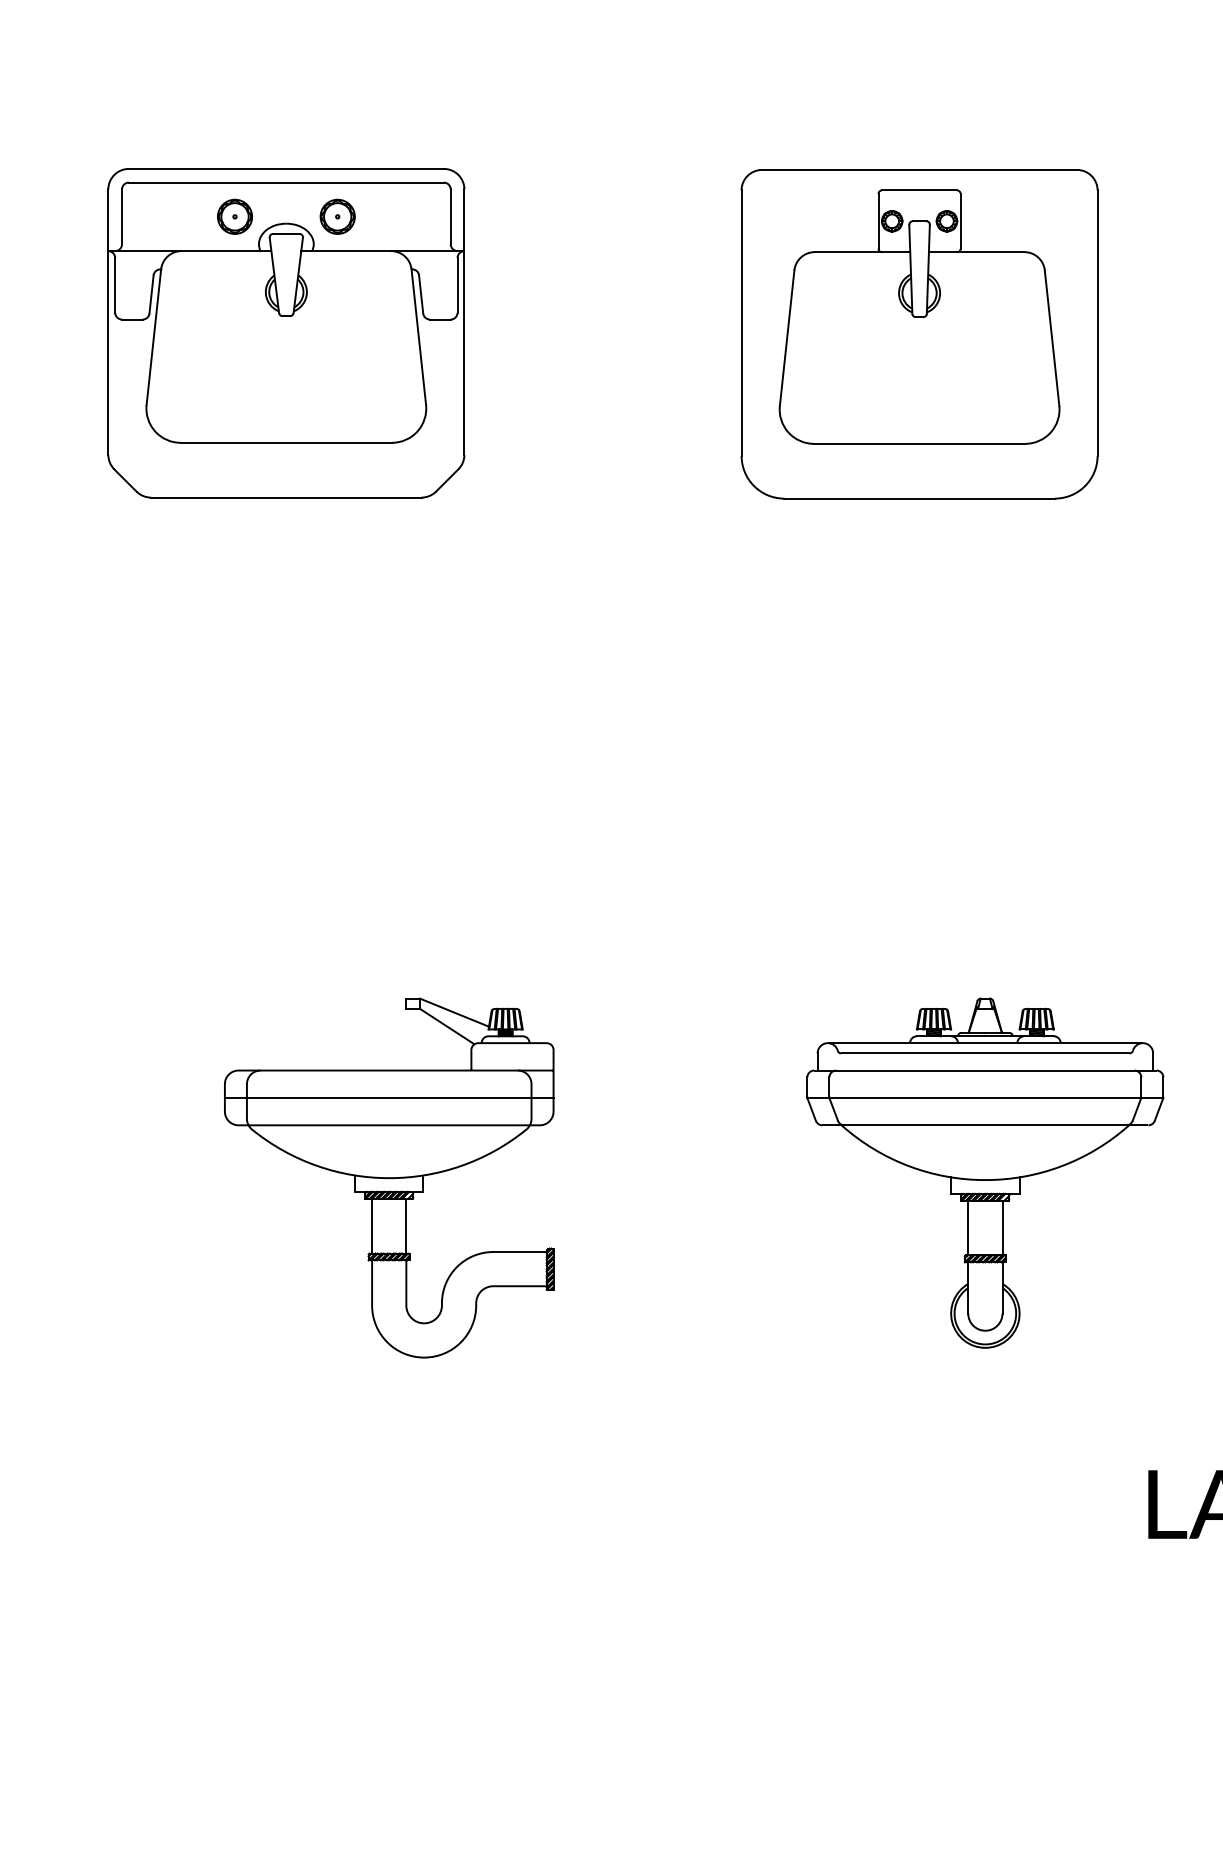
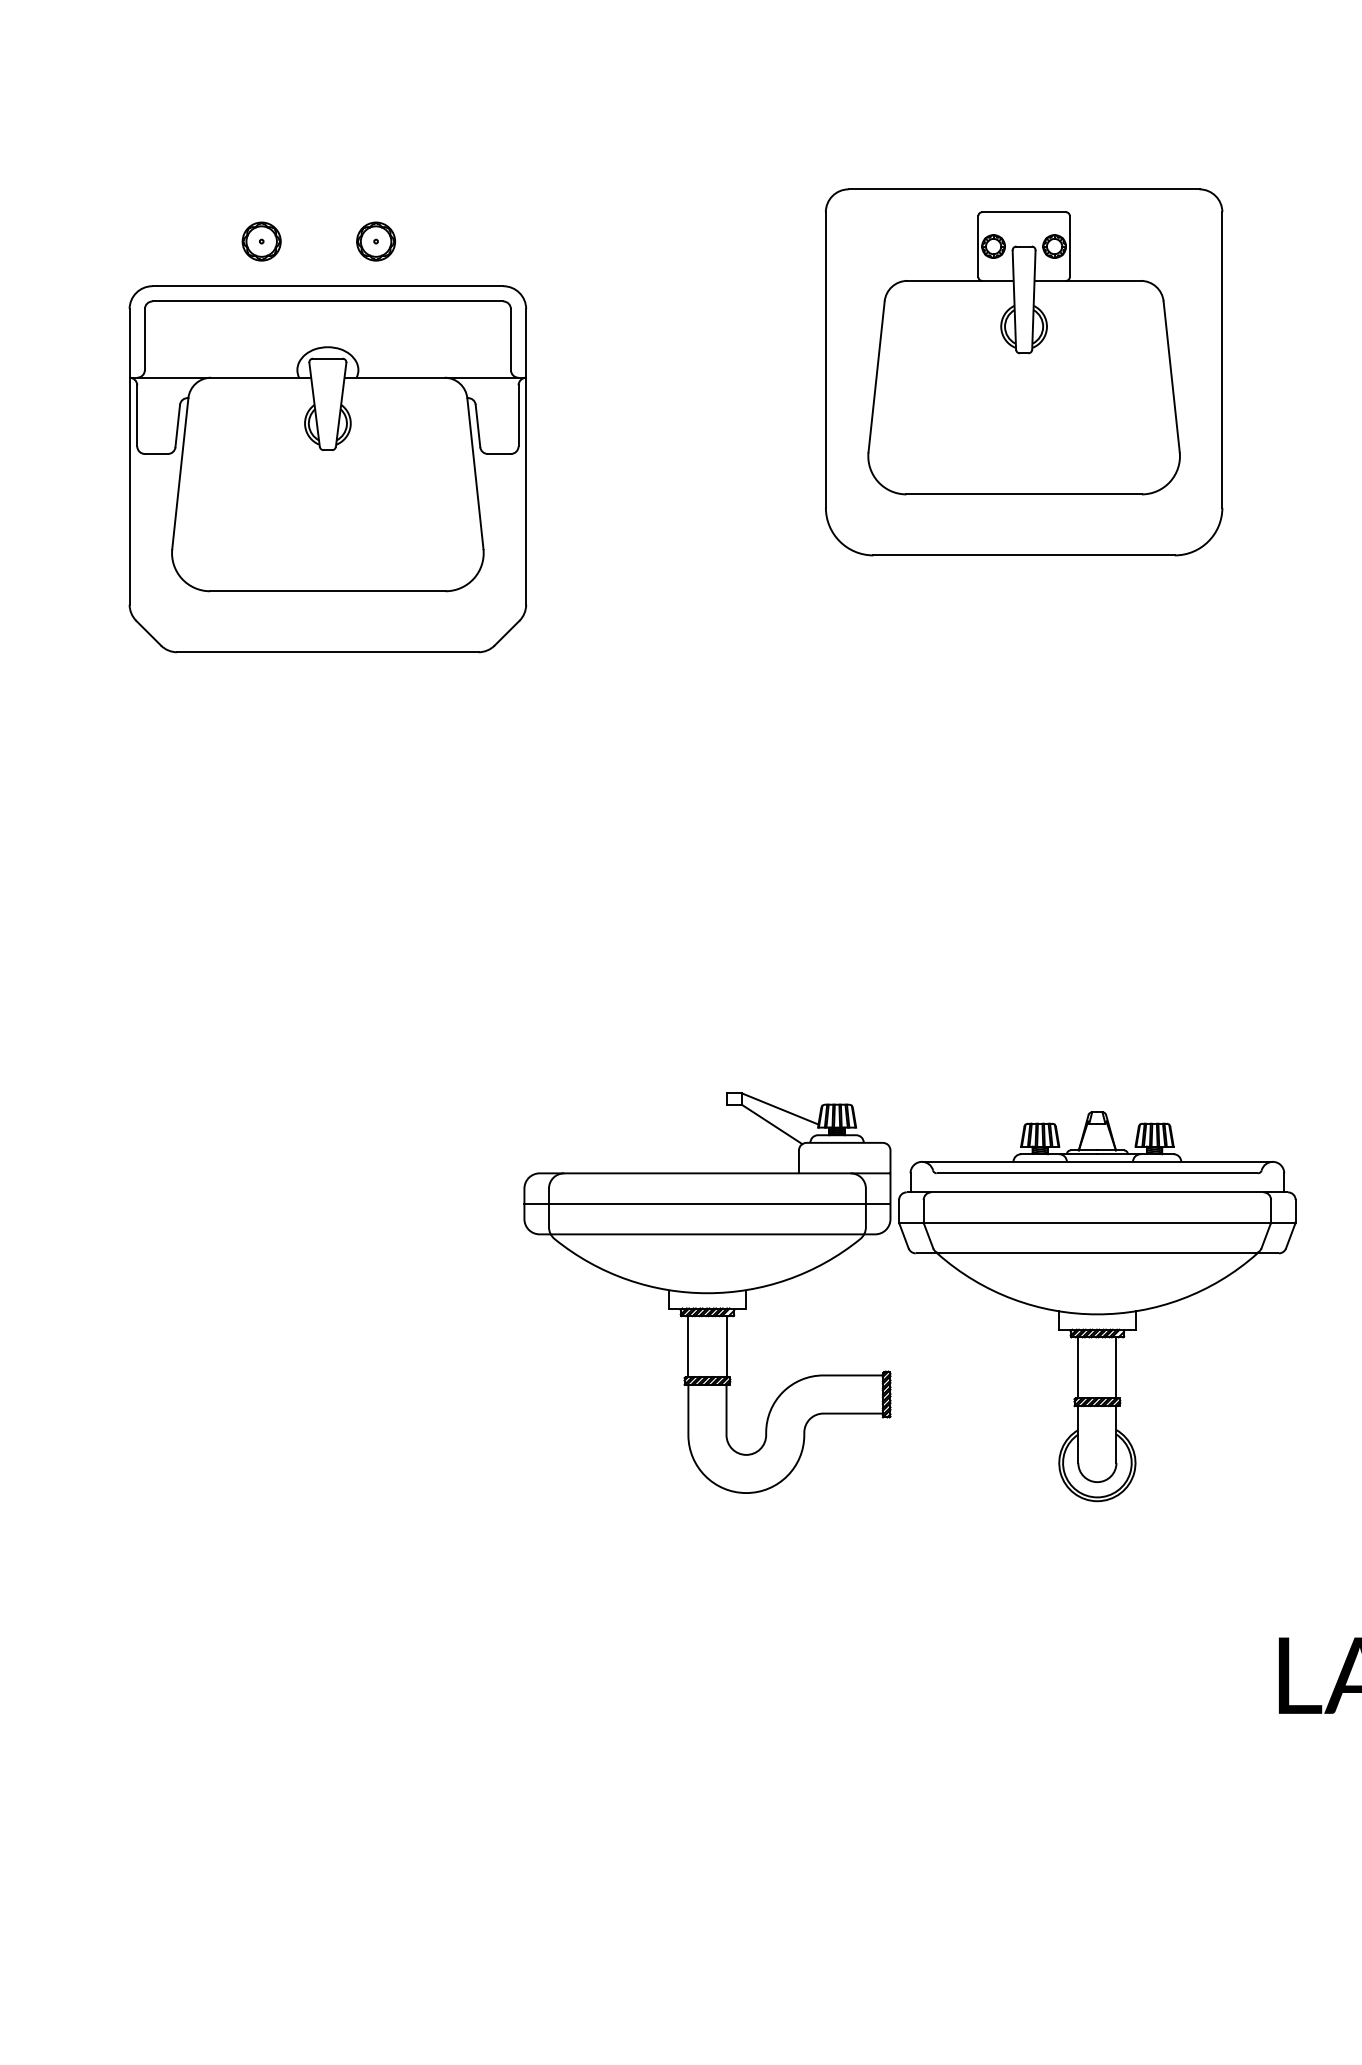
part: (286, 333) -> (327, 469), moved
part: (389, 1177) -> (707, 1292), moved

